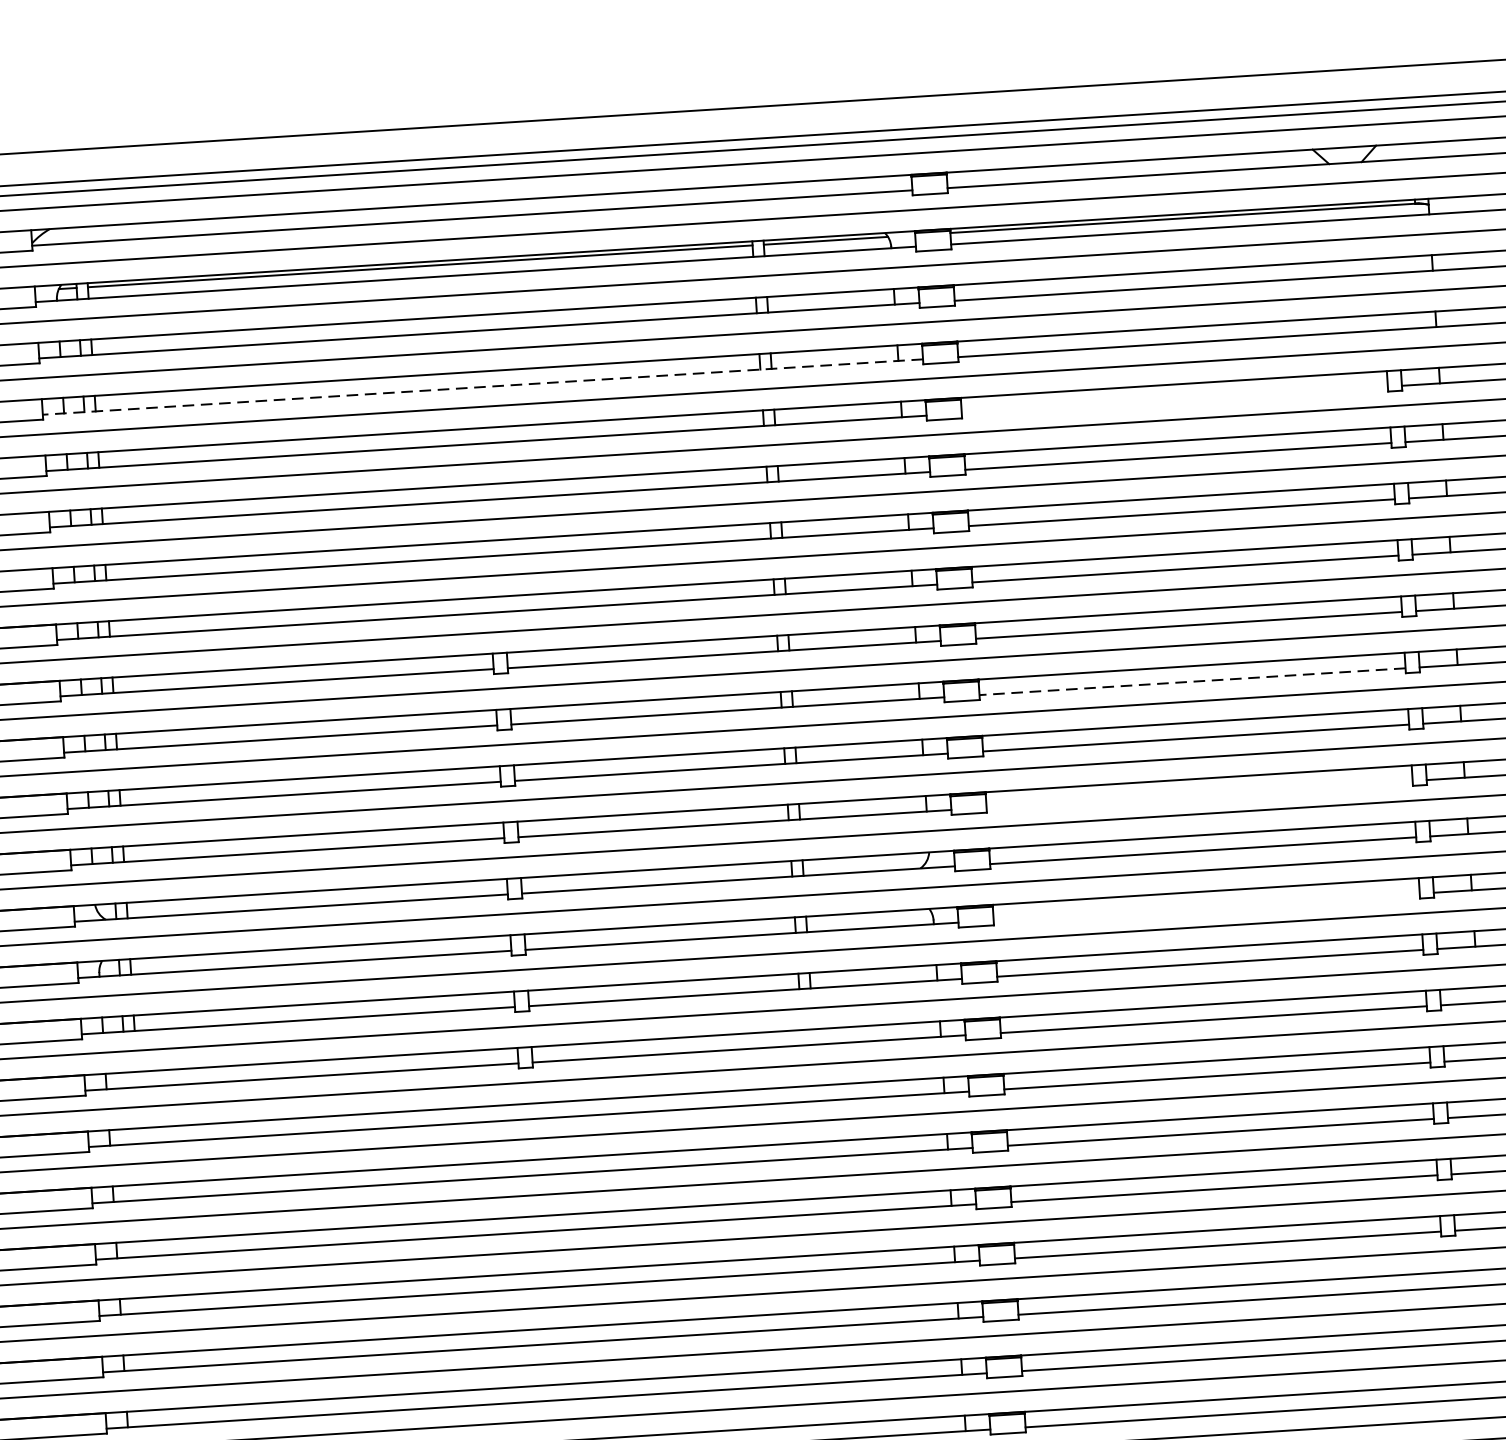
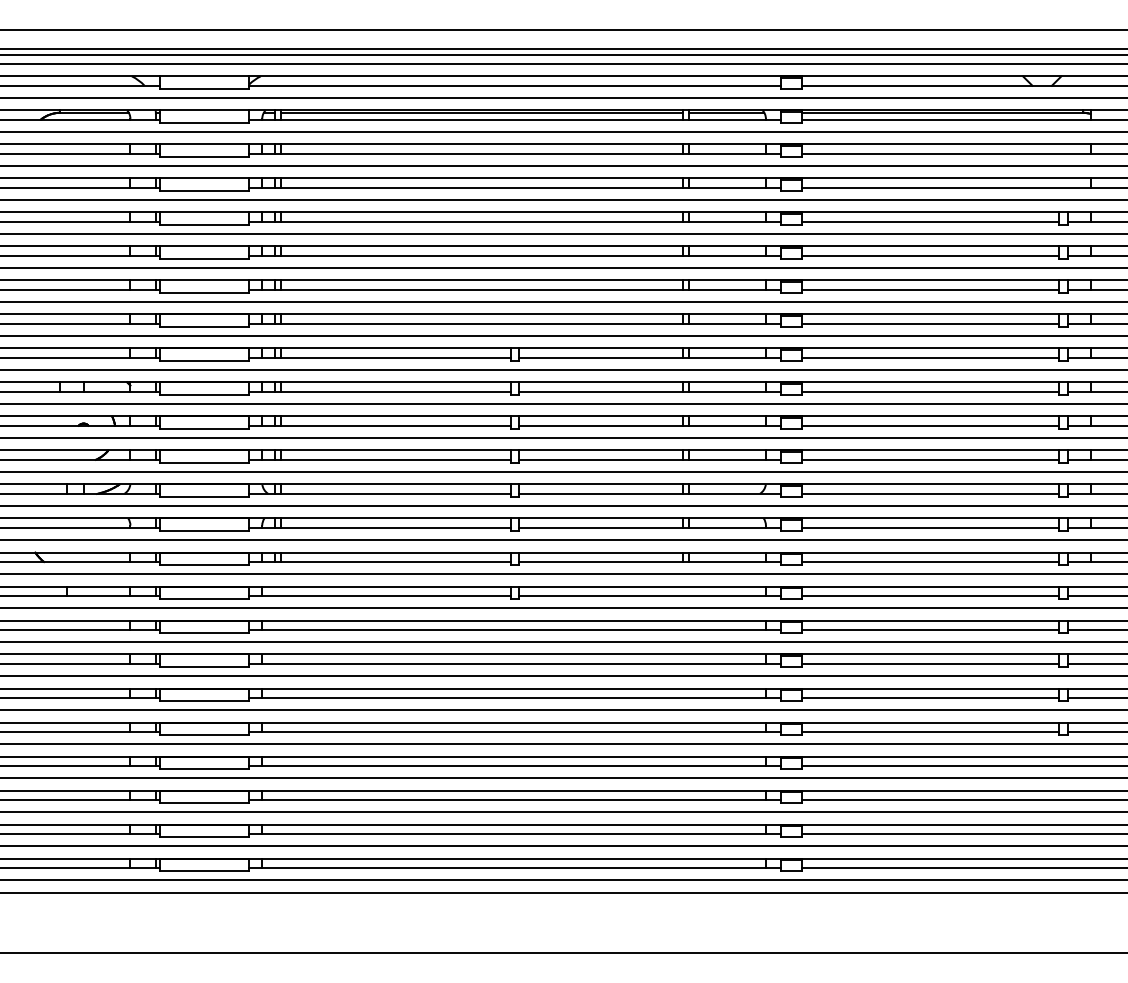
line: (483, 386) -> (515, 187), dashed -> solid
line: (1174, 399) -> (930, 221), added
line: (1192, 681) -> (930, 391), dashed -> solid
line: (1199, 793) -> (930, 459), added
line: (1206, 906) -> (930, 527), added

